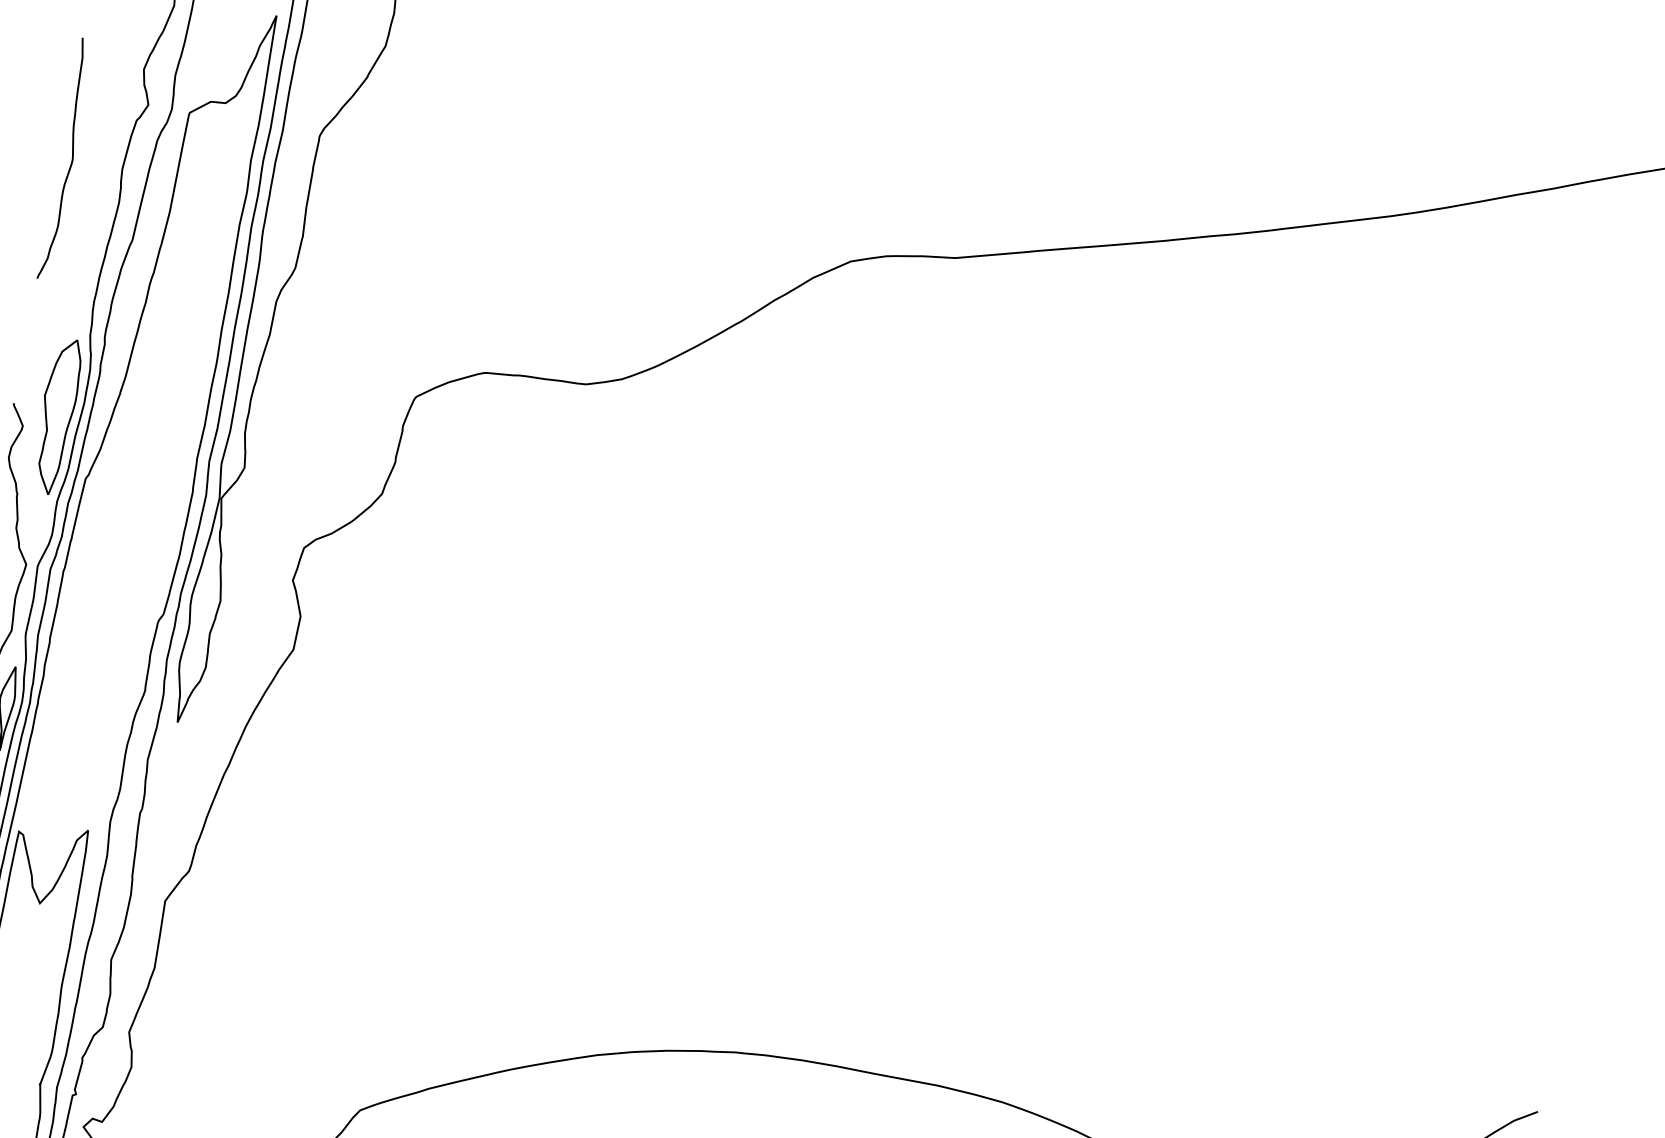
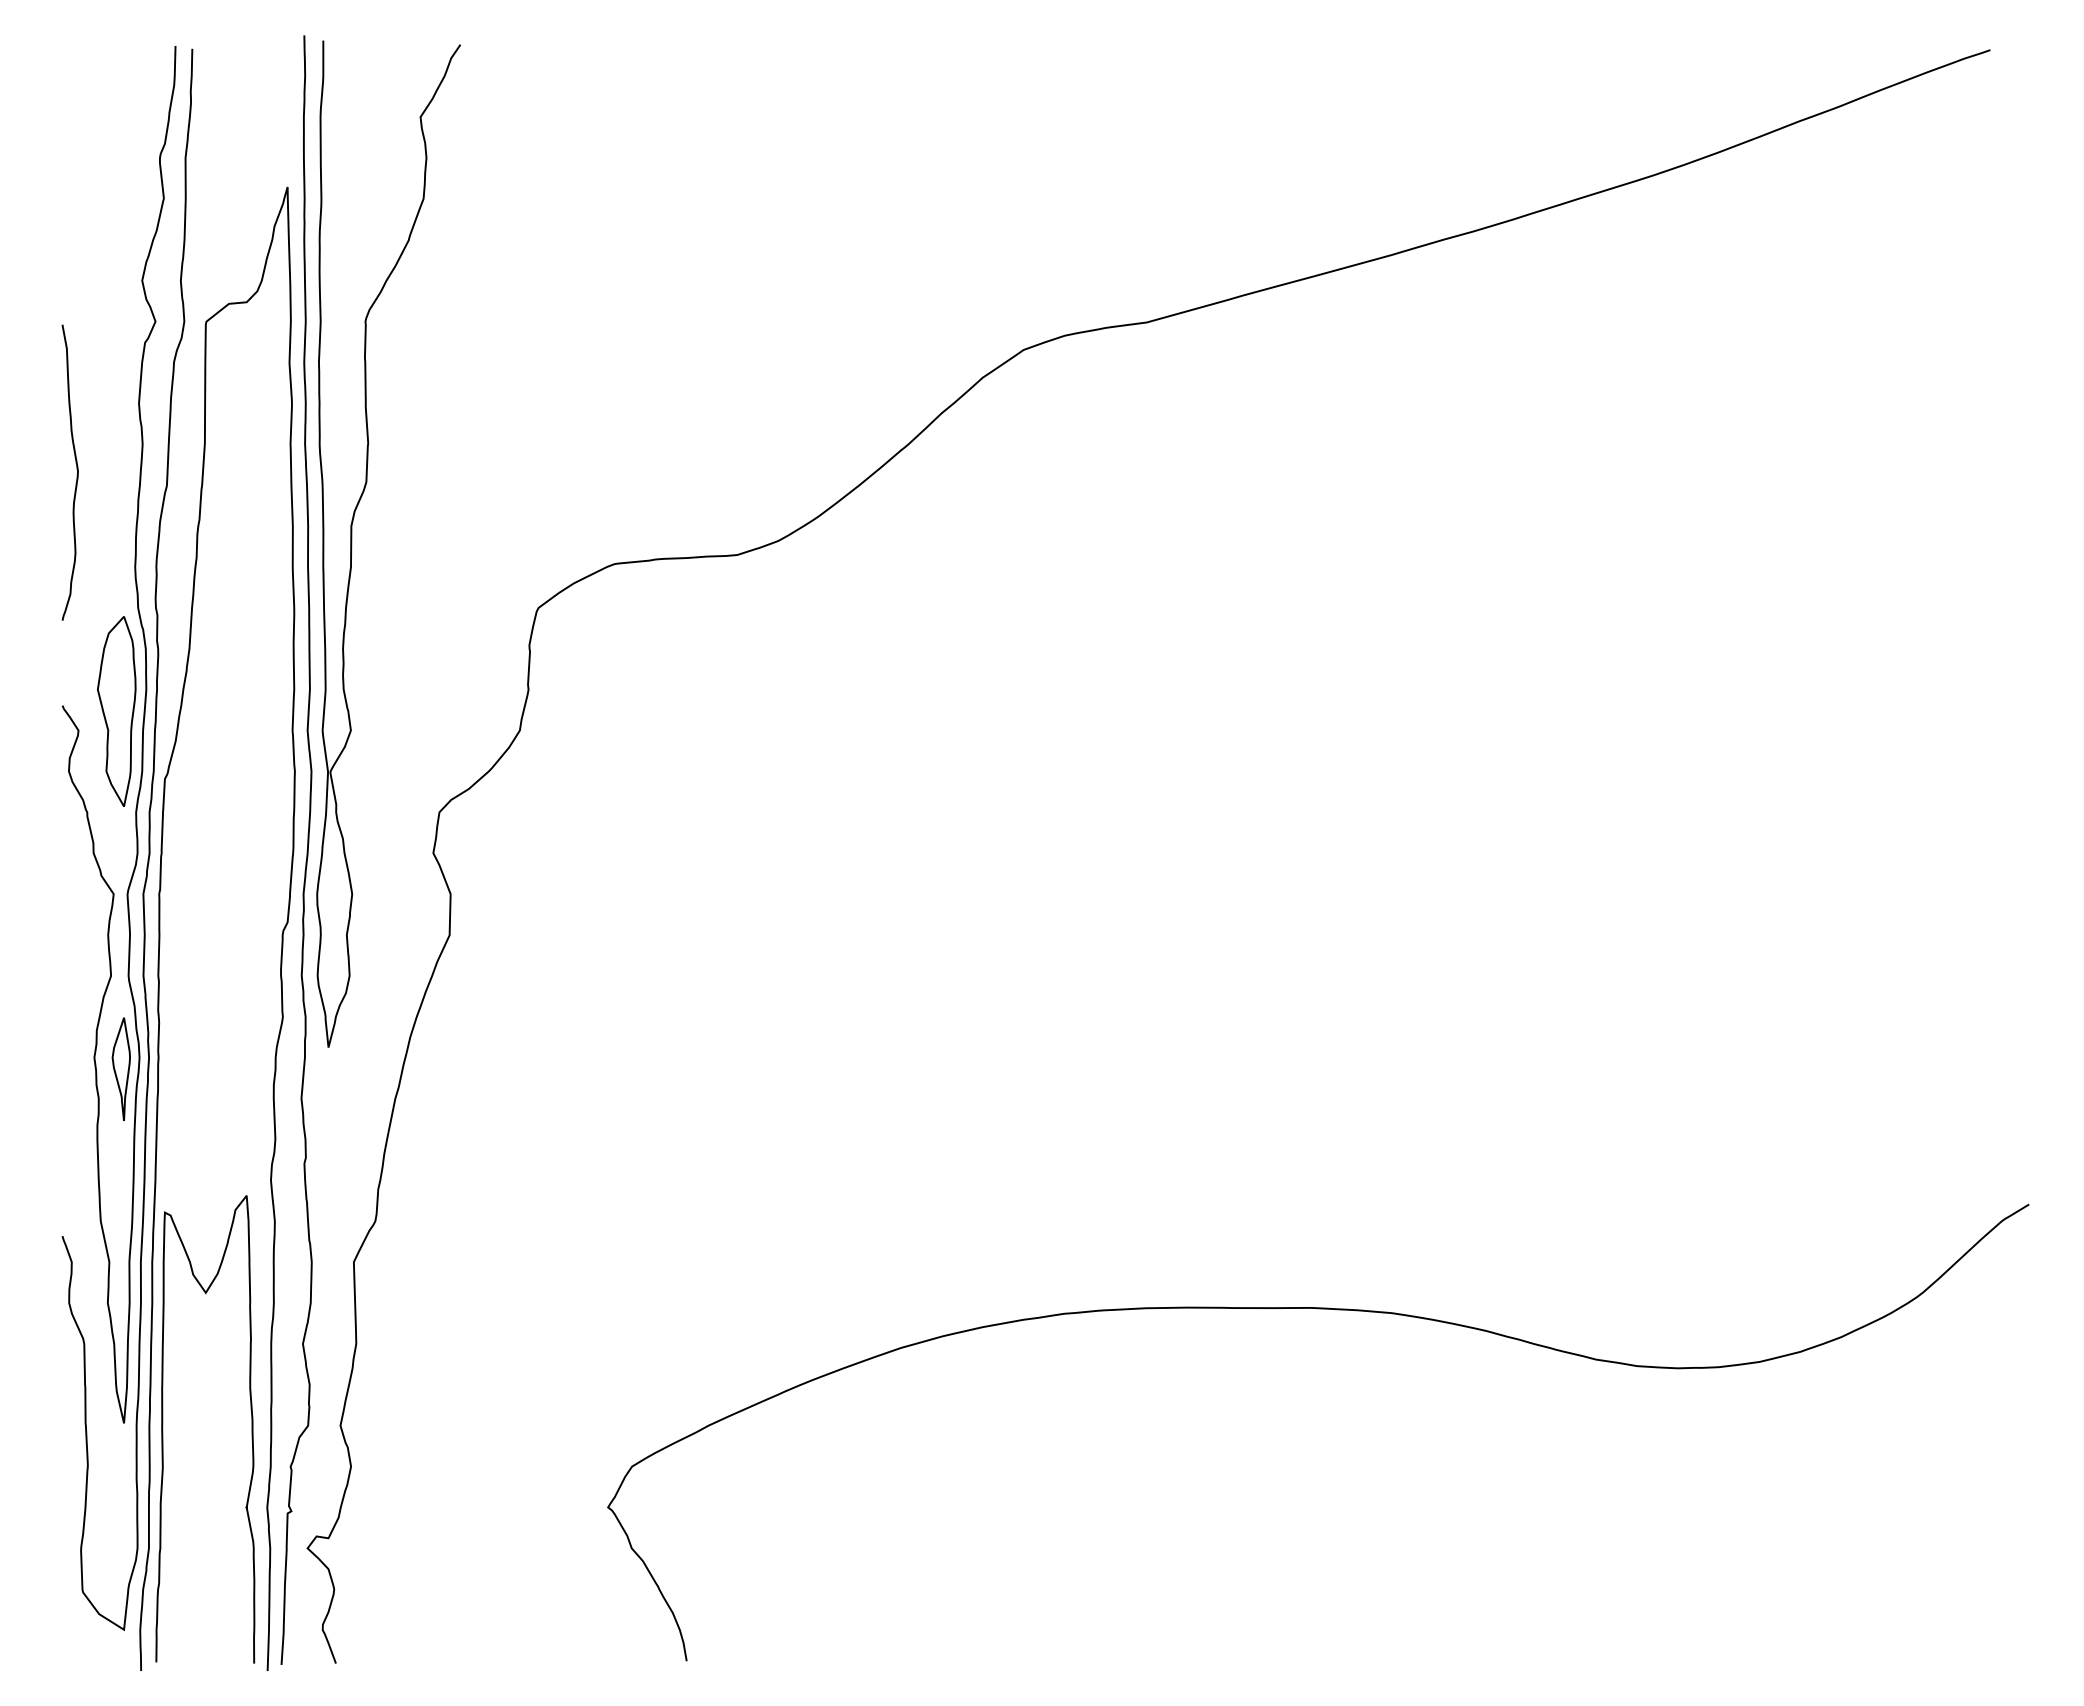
curve: (71, 157) -> (76, 469), moved

